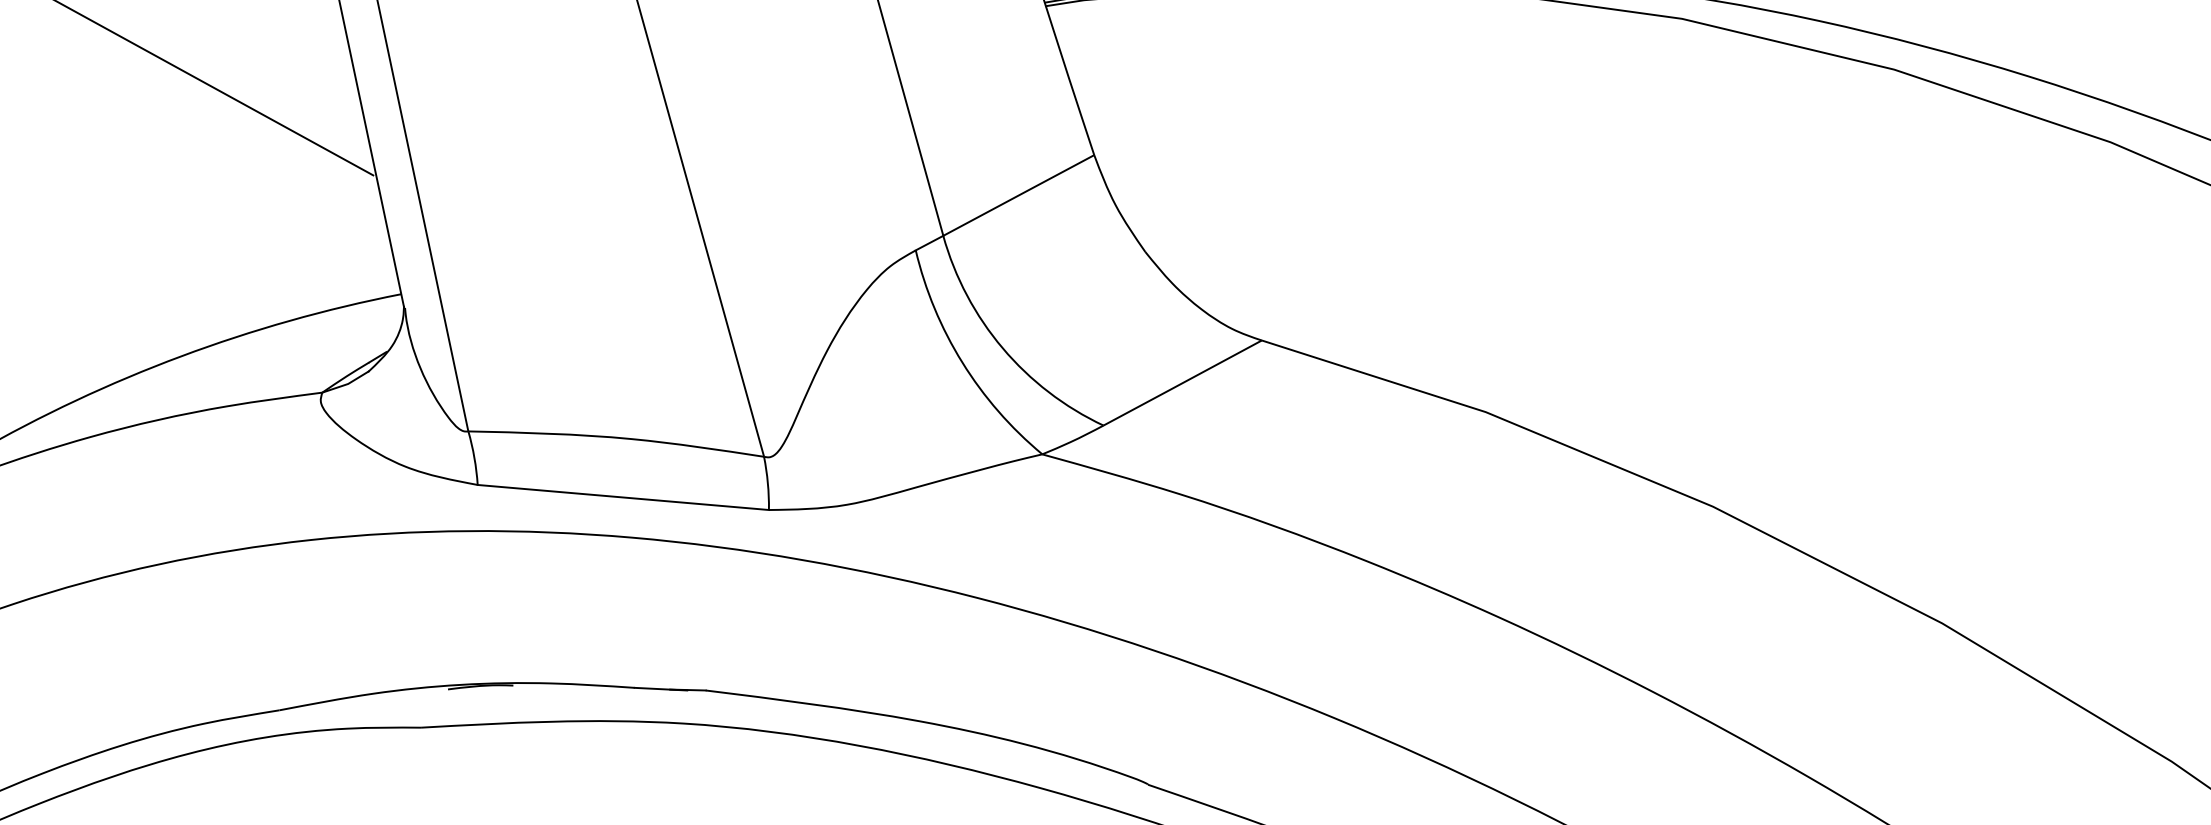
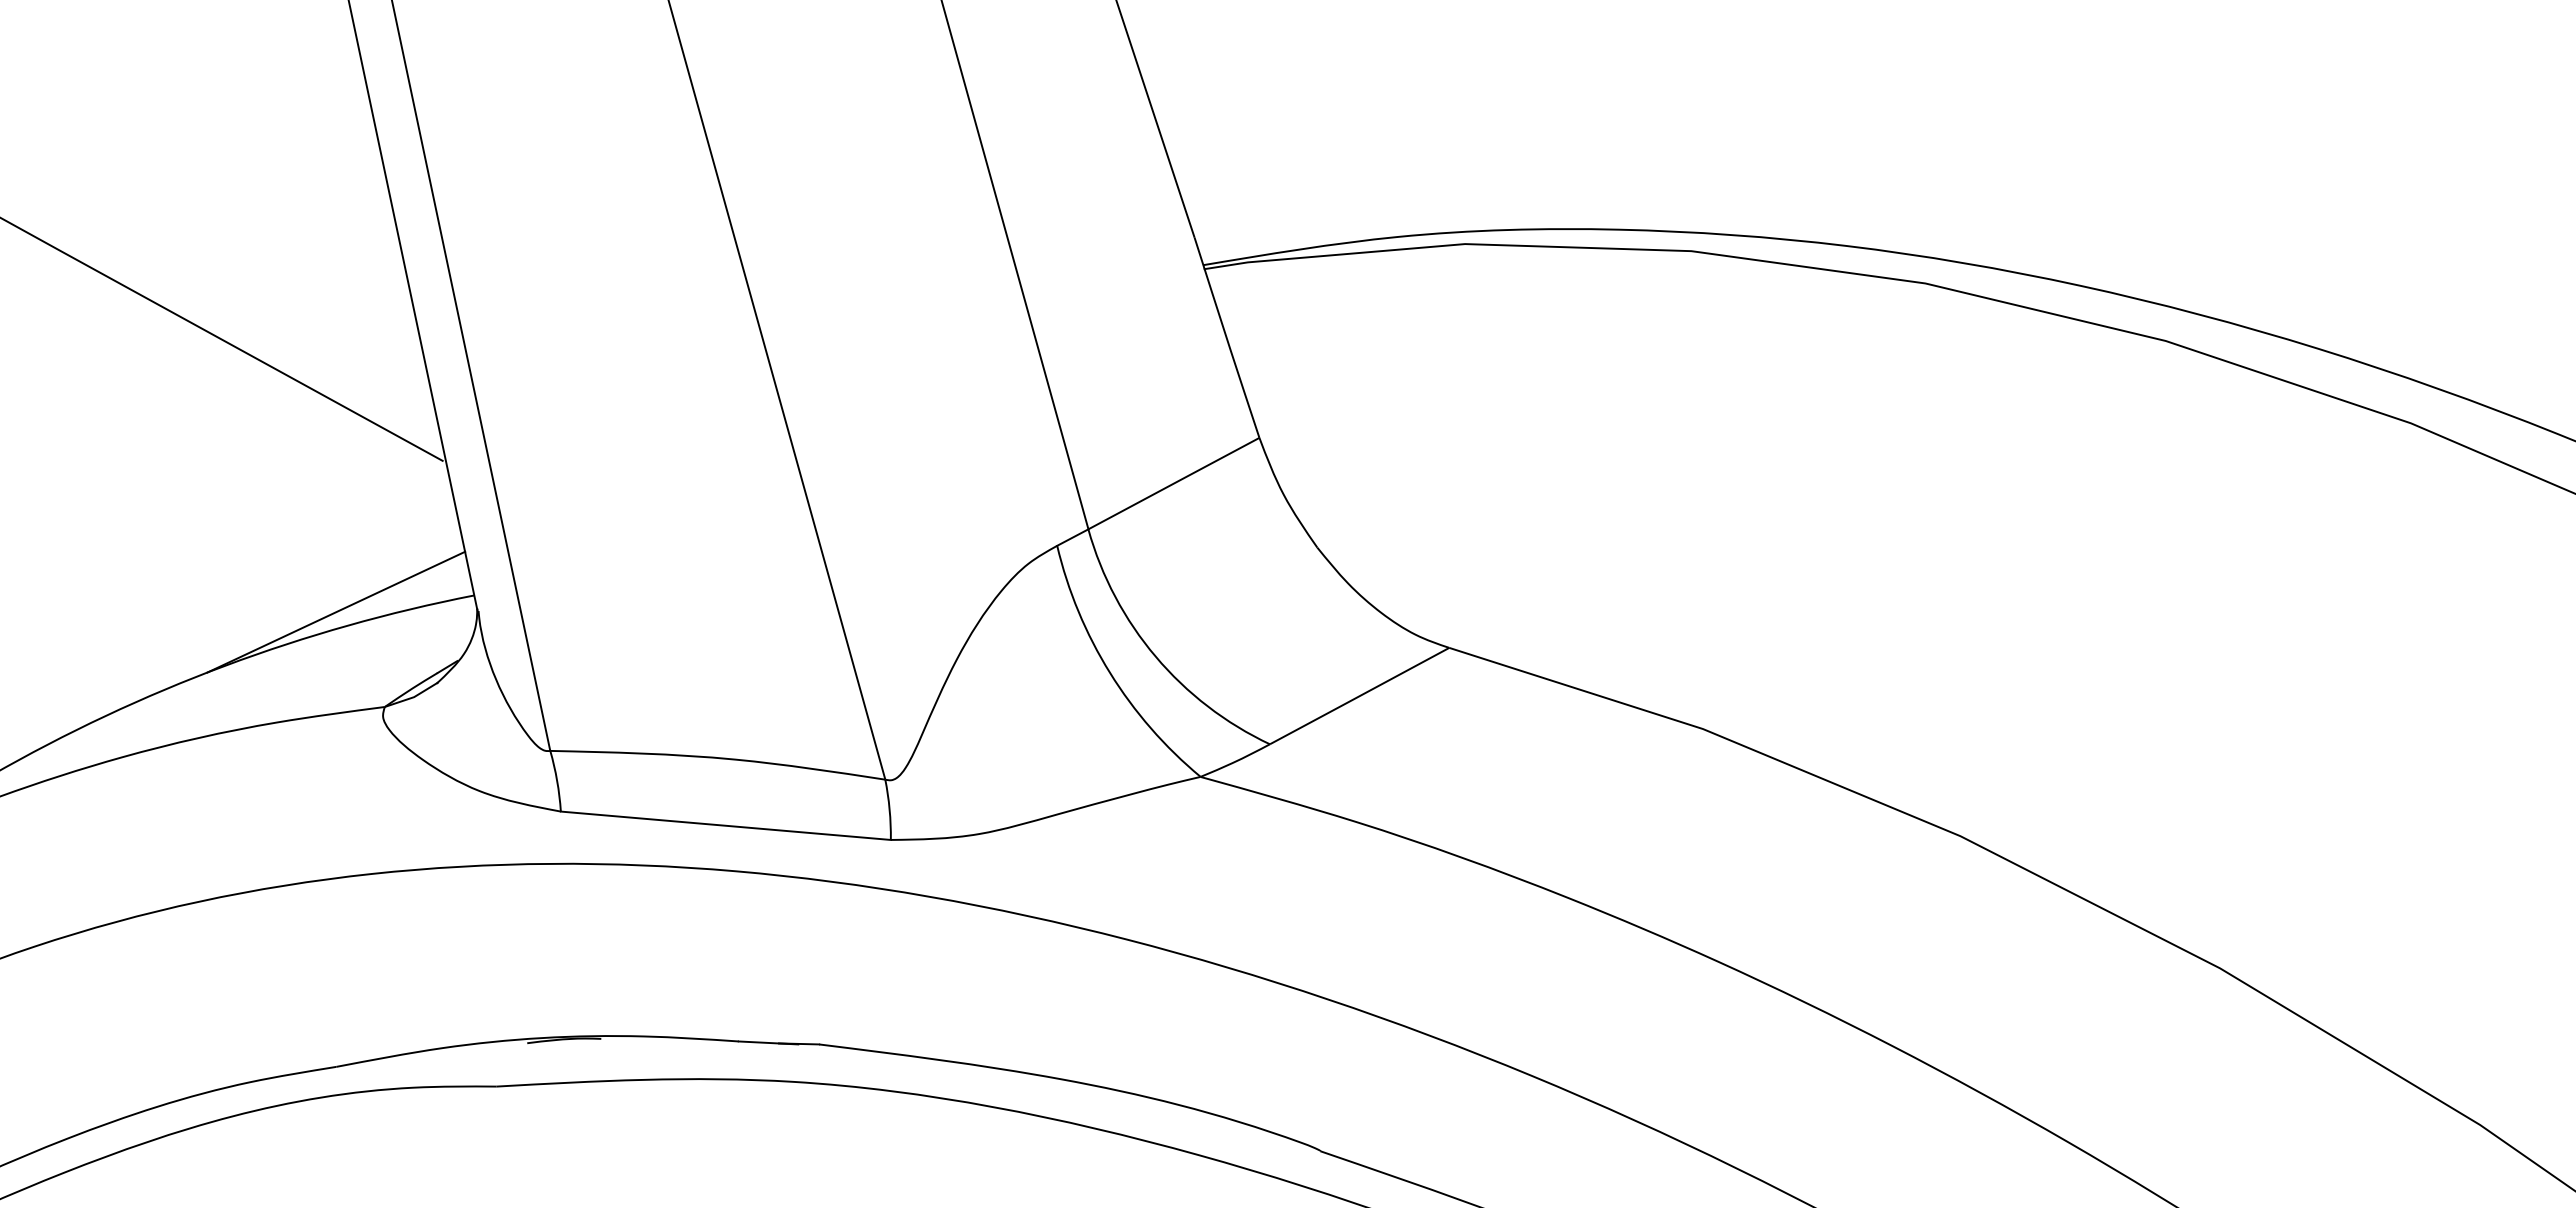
line: (279, 308) -> (336, 611), added

